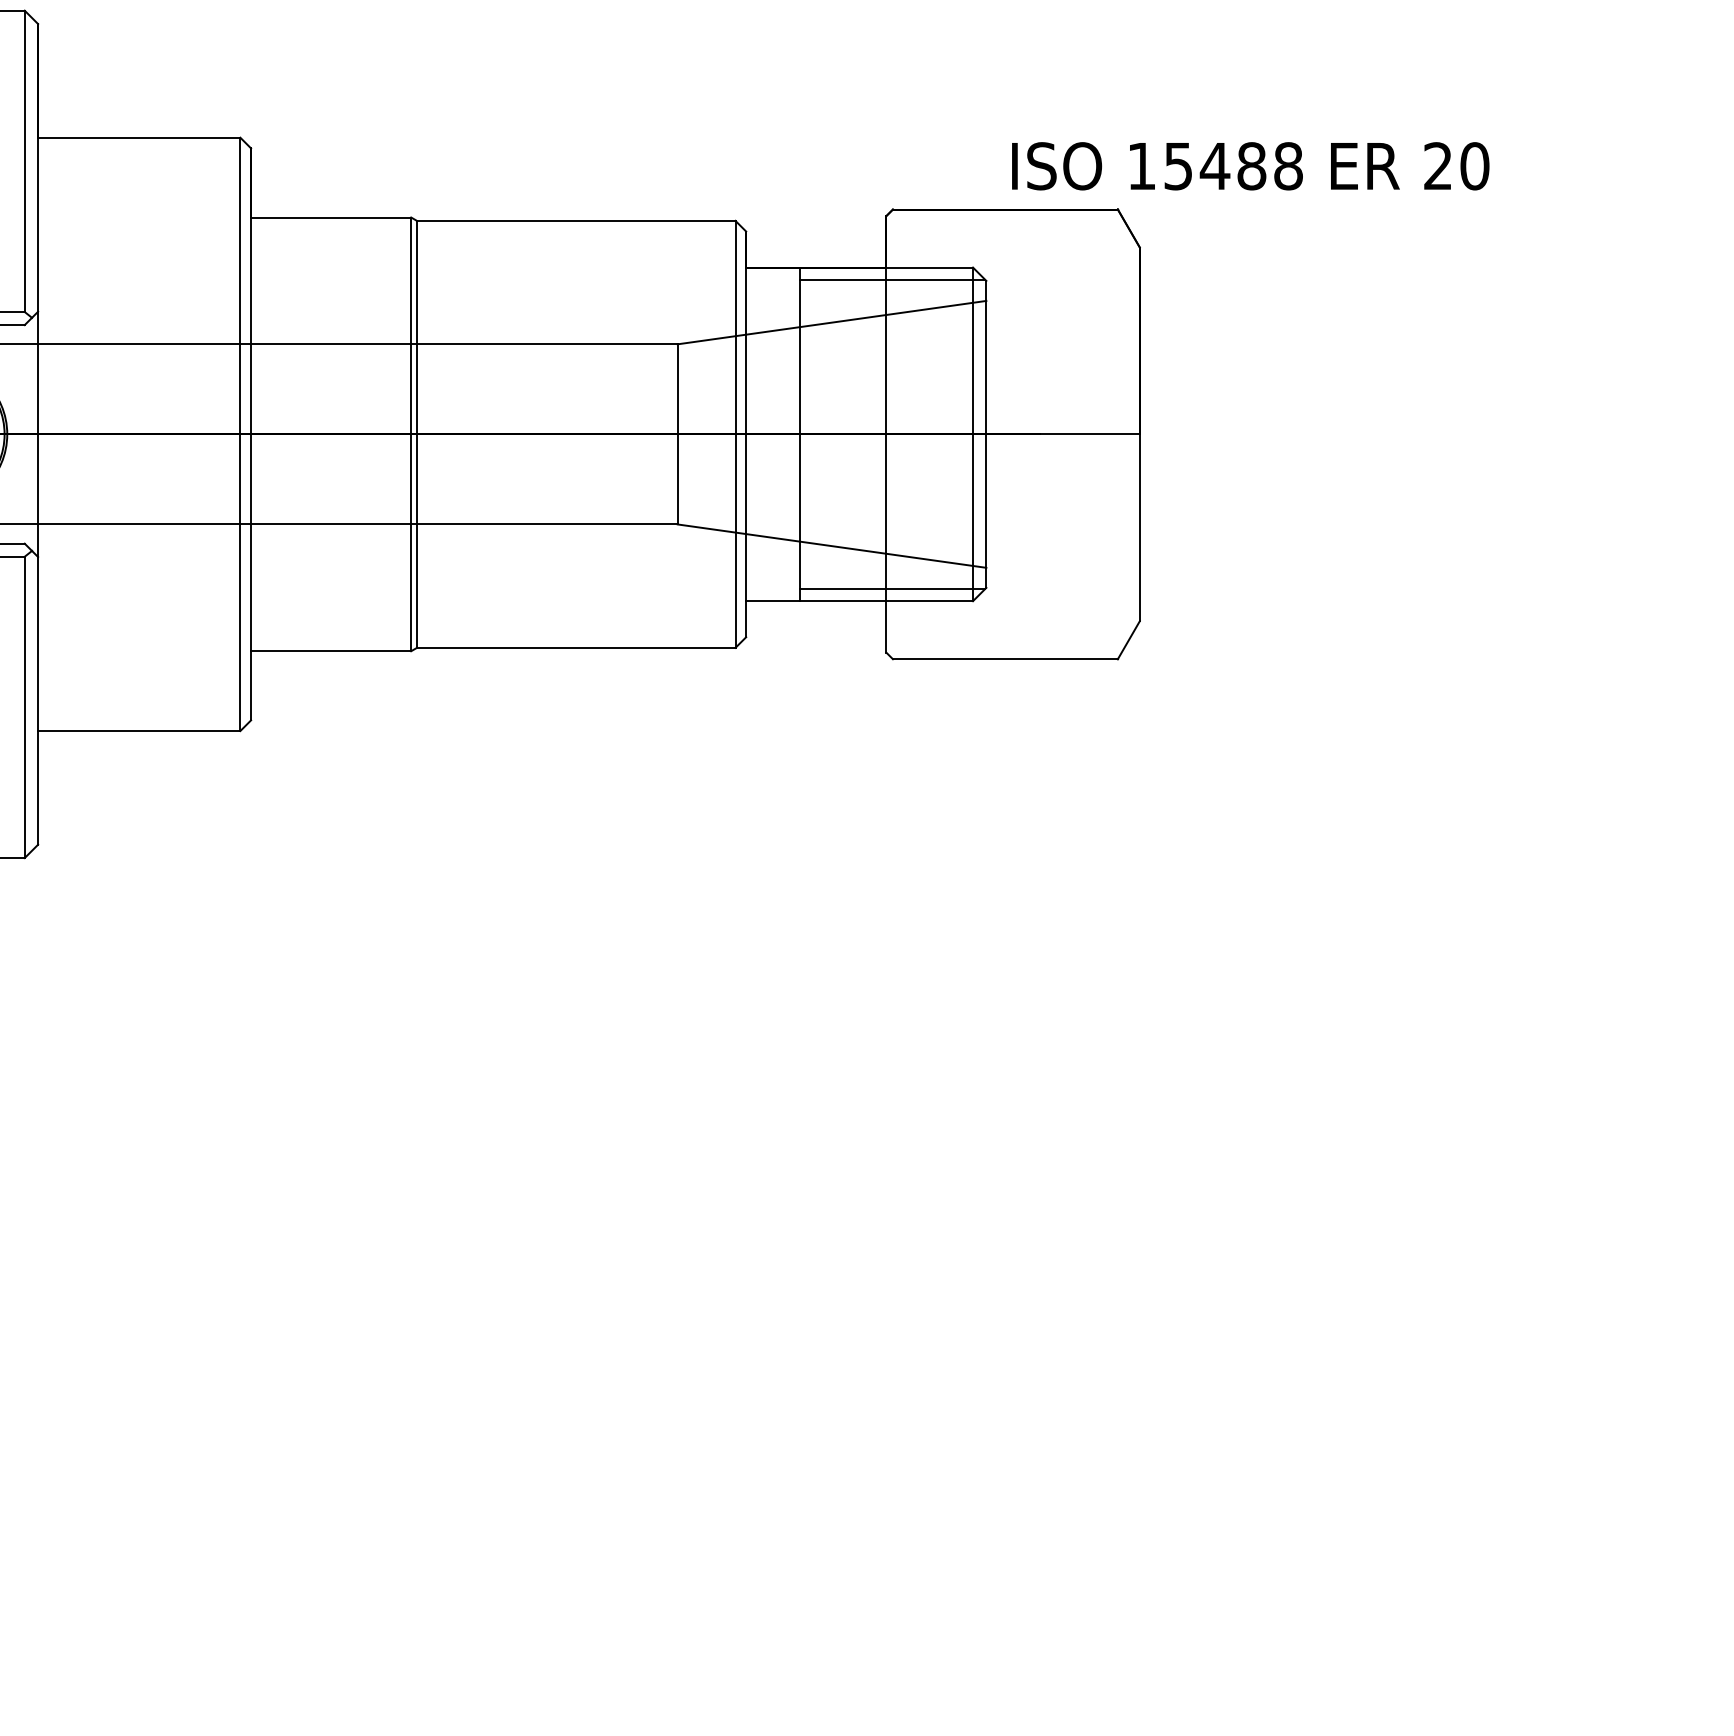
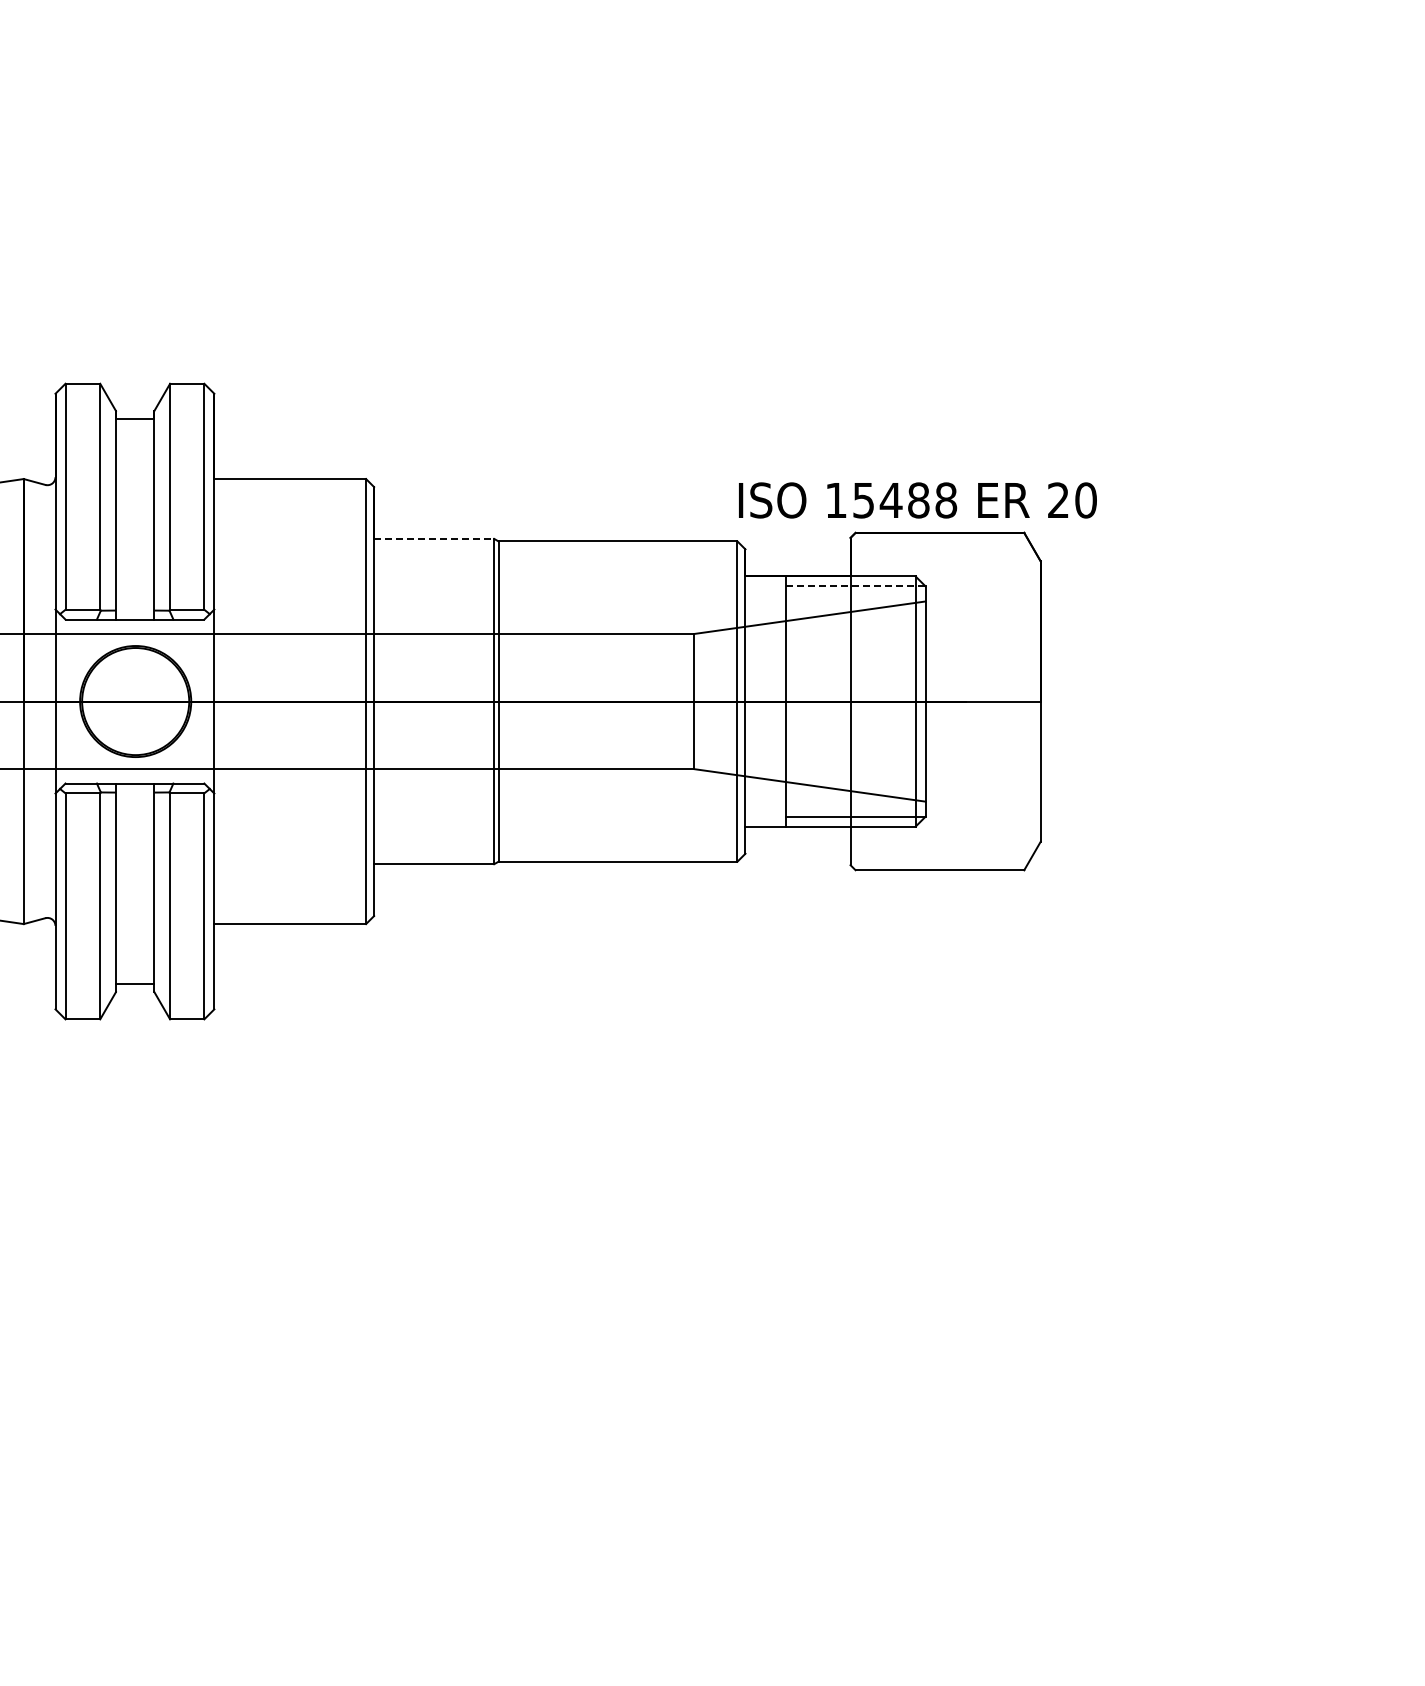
text: (1250, 166) -> (917, 500), moved
line: (331, 216) -> (434, 538), solid -> dashed
line: (892, 279) -> (855, 585), solid -> dashed

